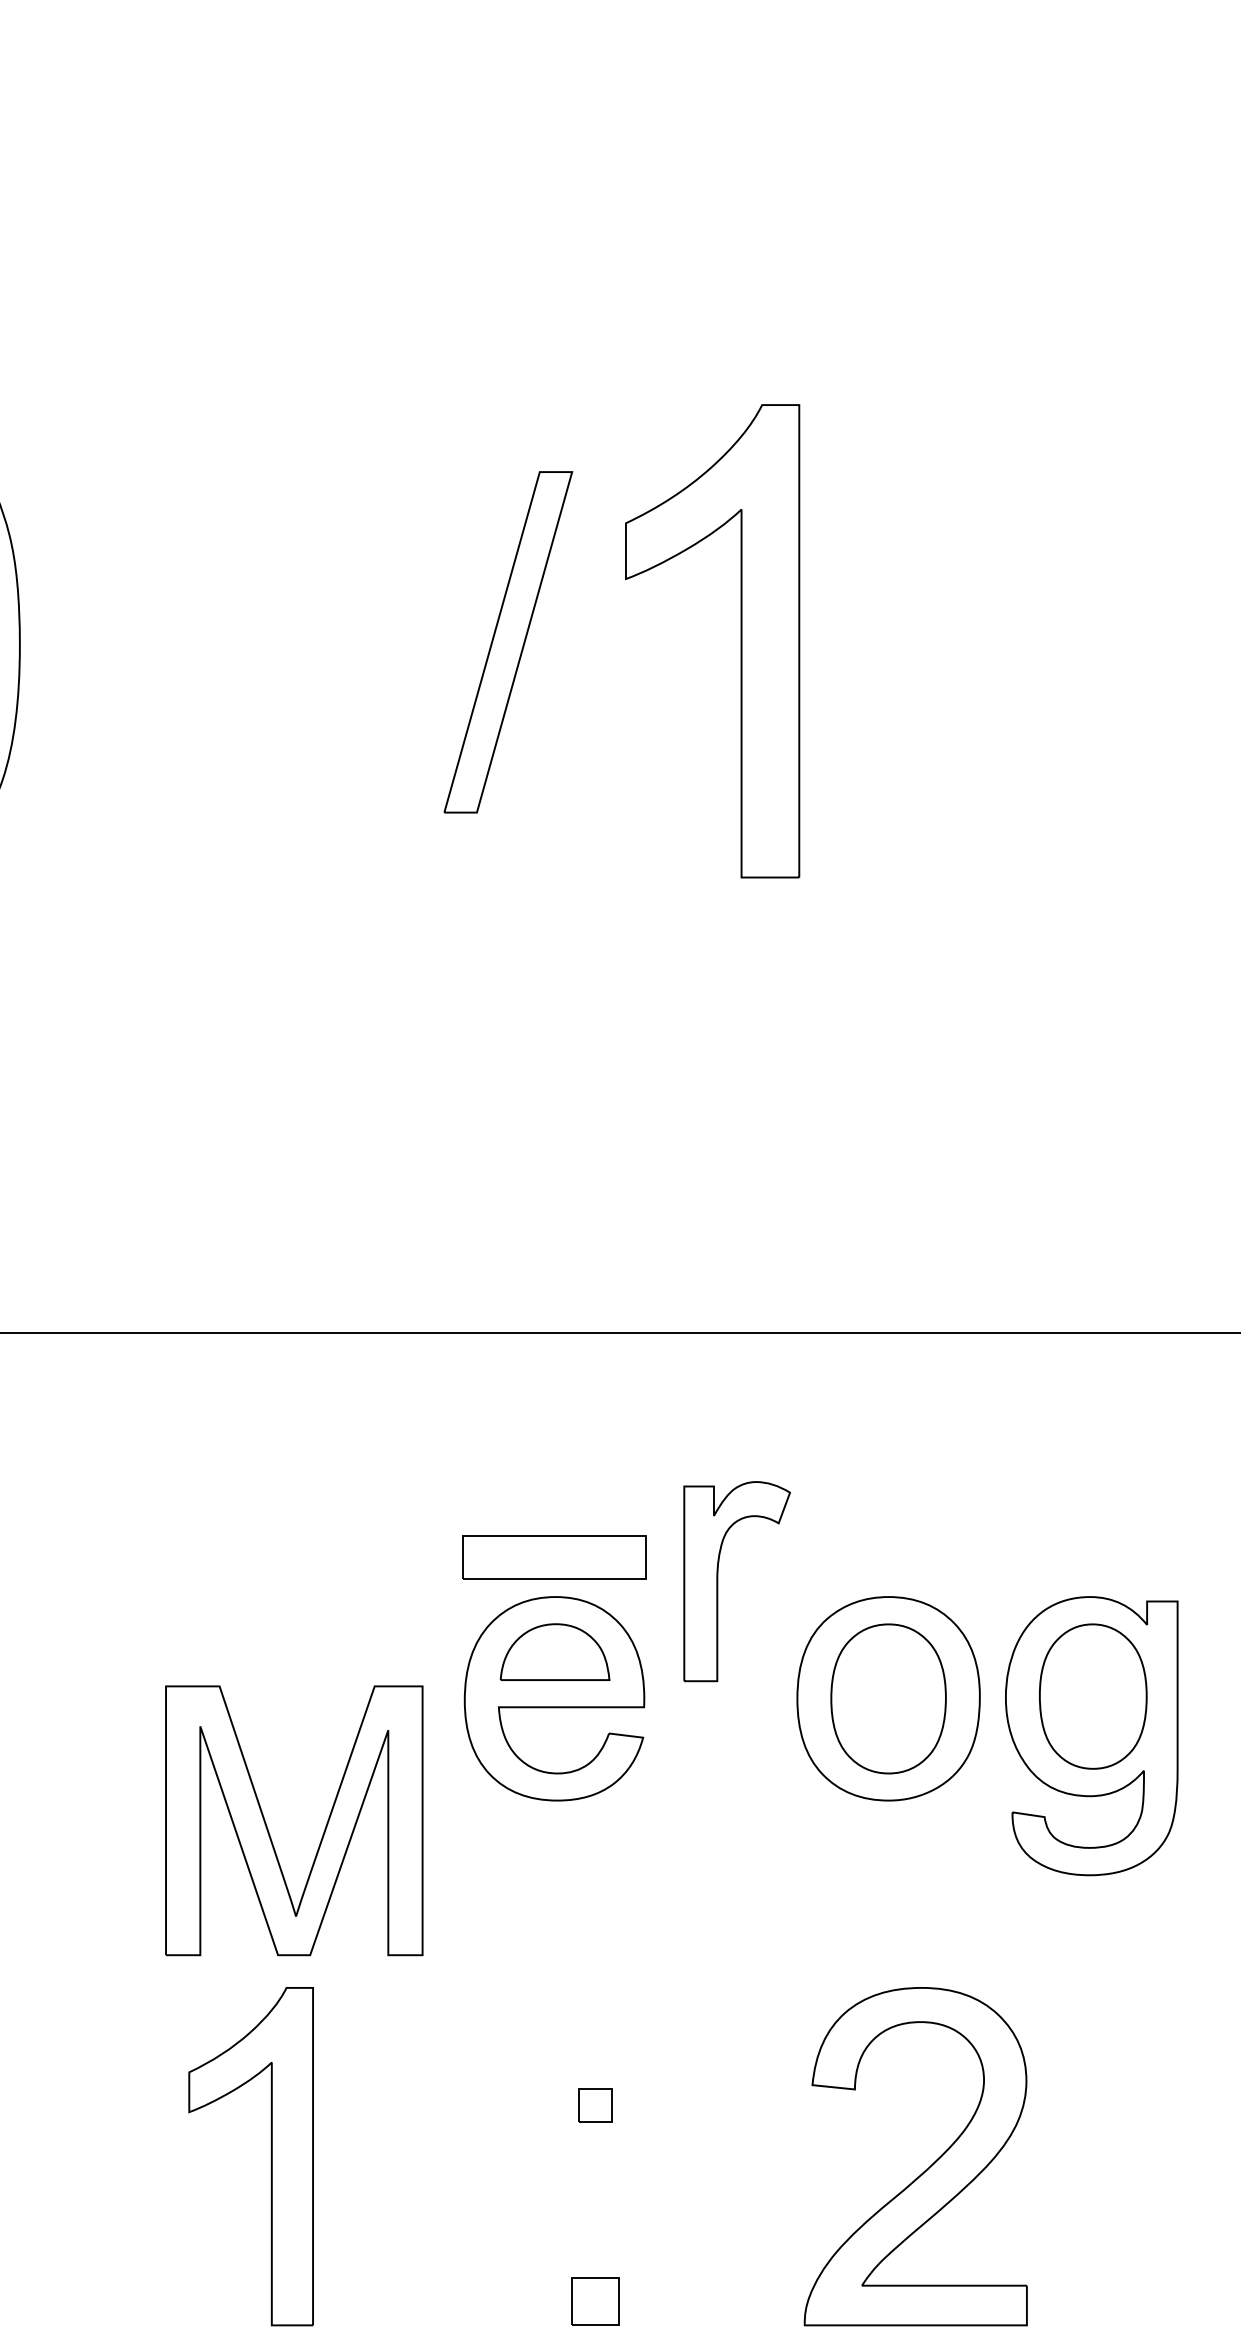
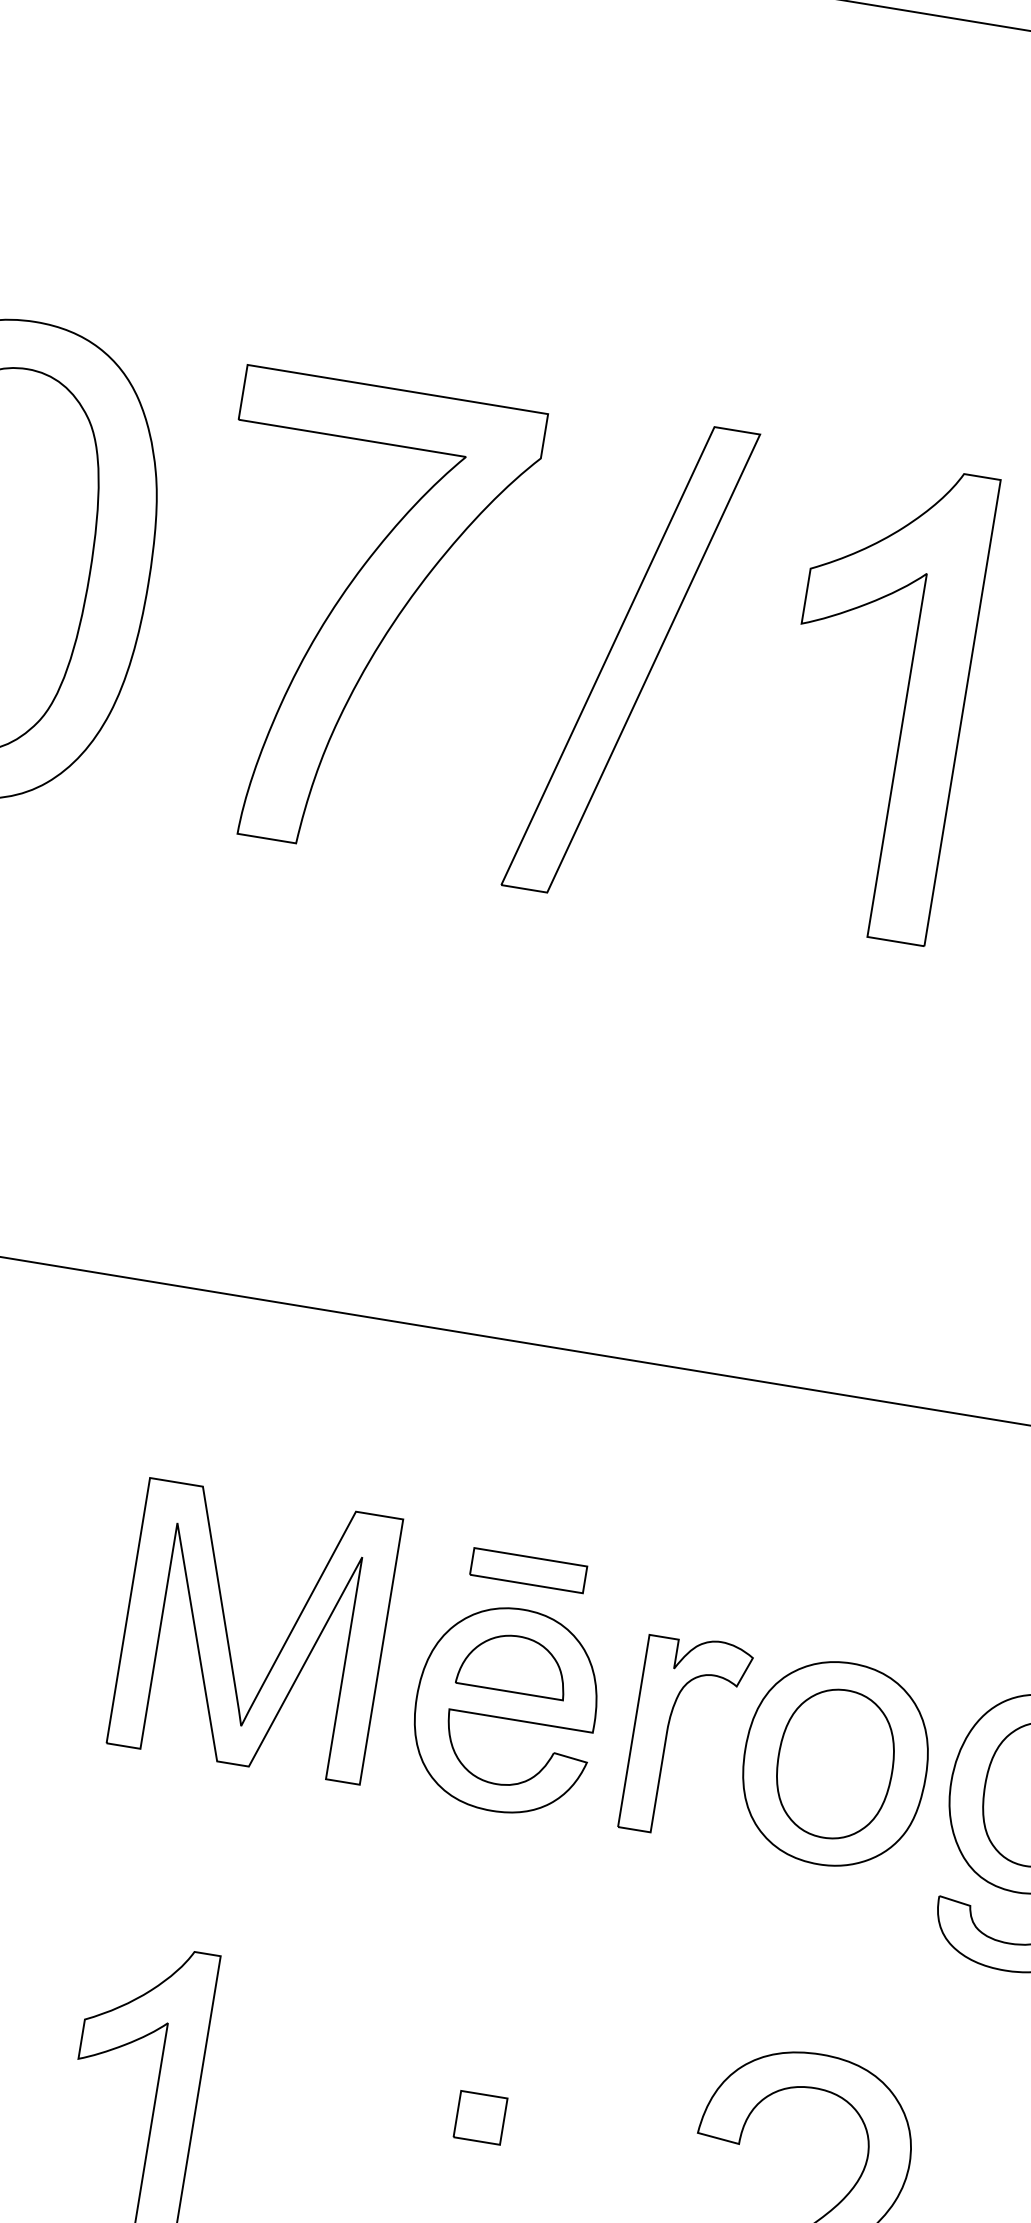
part: (740, 641) -> (904, 703), moved
part: (508, 642) -> (631, 660), size x1.43
part: (234, 645) -> (360, 618), added
part: (554, 1557) -> (528, 1570), size x0.62
part: (718, 1581) -> (667, 1734), moved
part: (268, 1828) -> (228, 1634), moved
part: (595, 2105) -> (480, 2117), size x1.43

